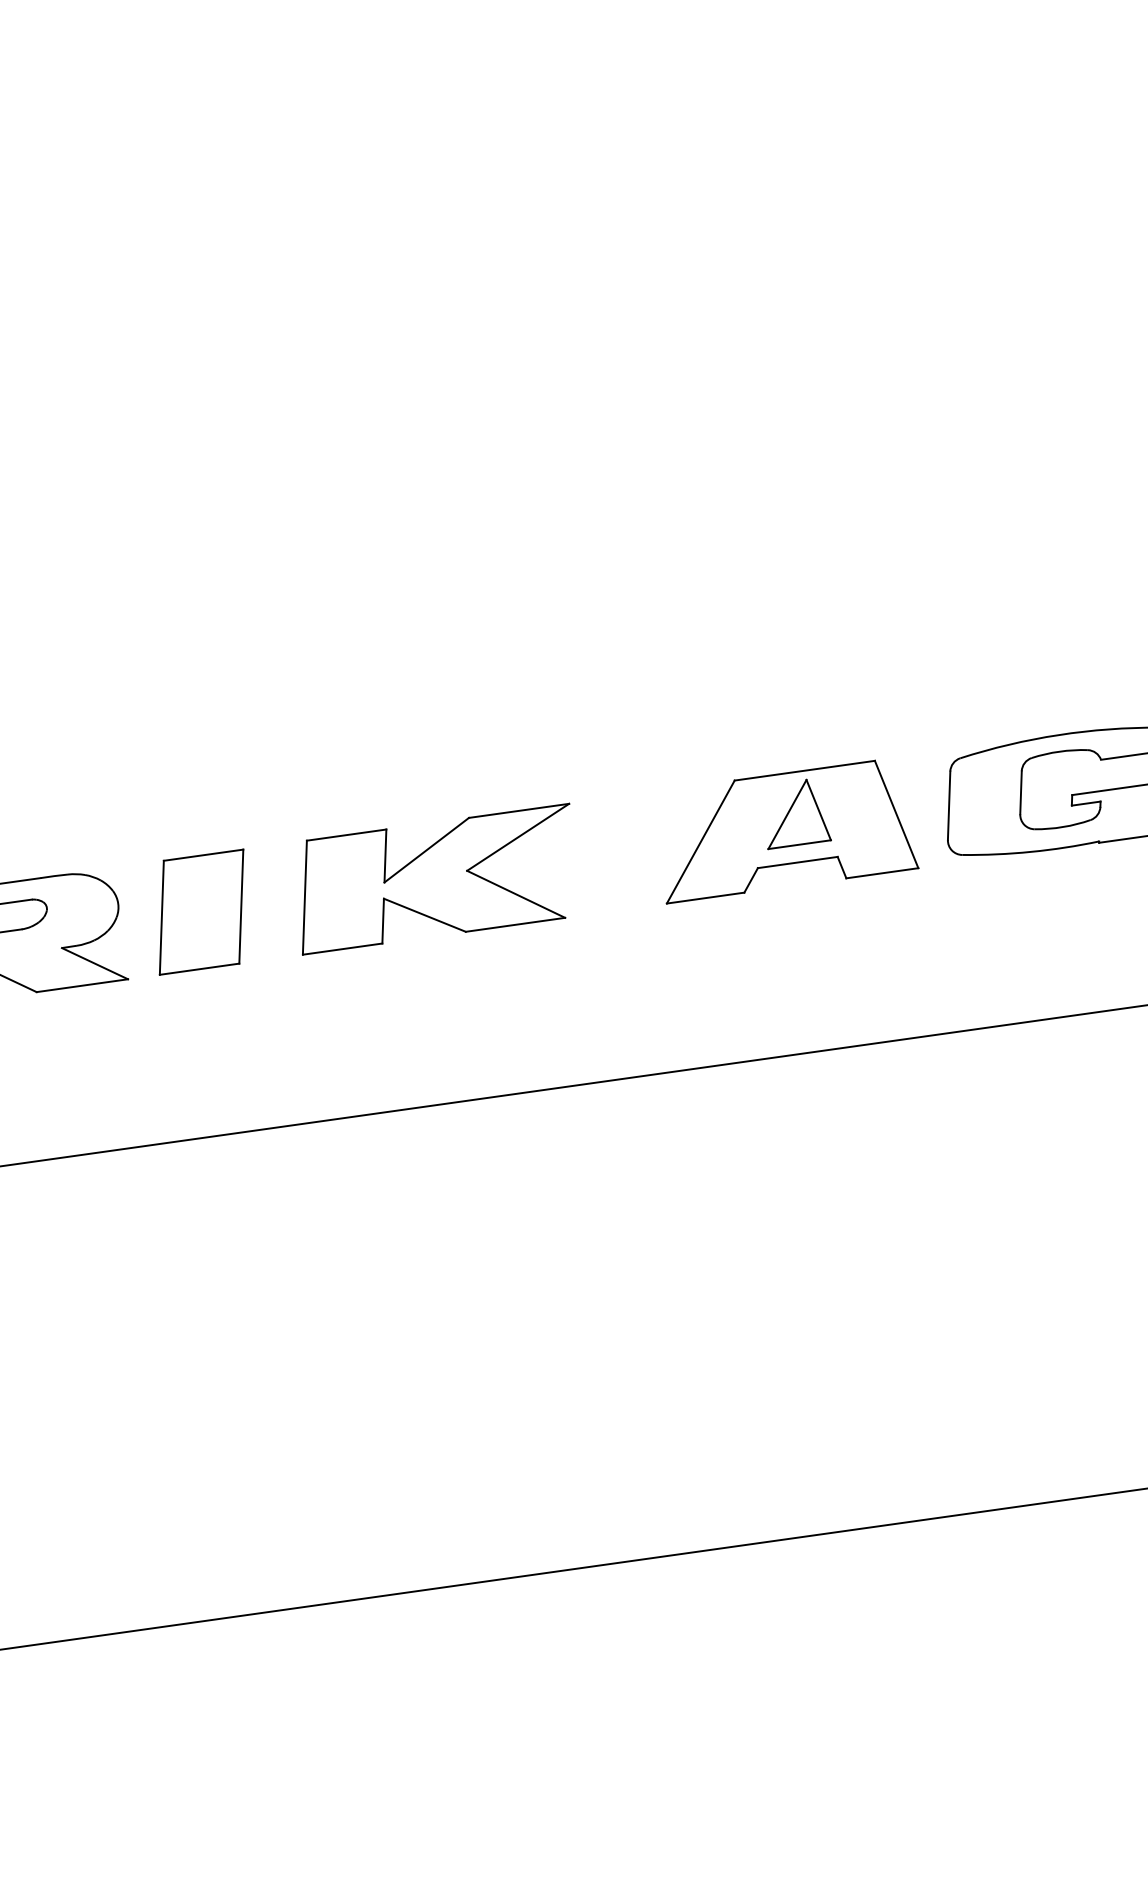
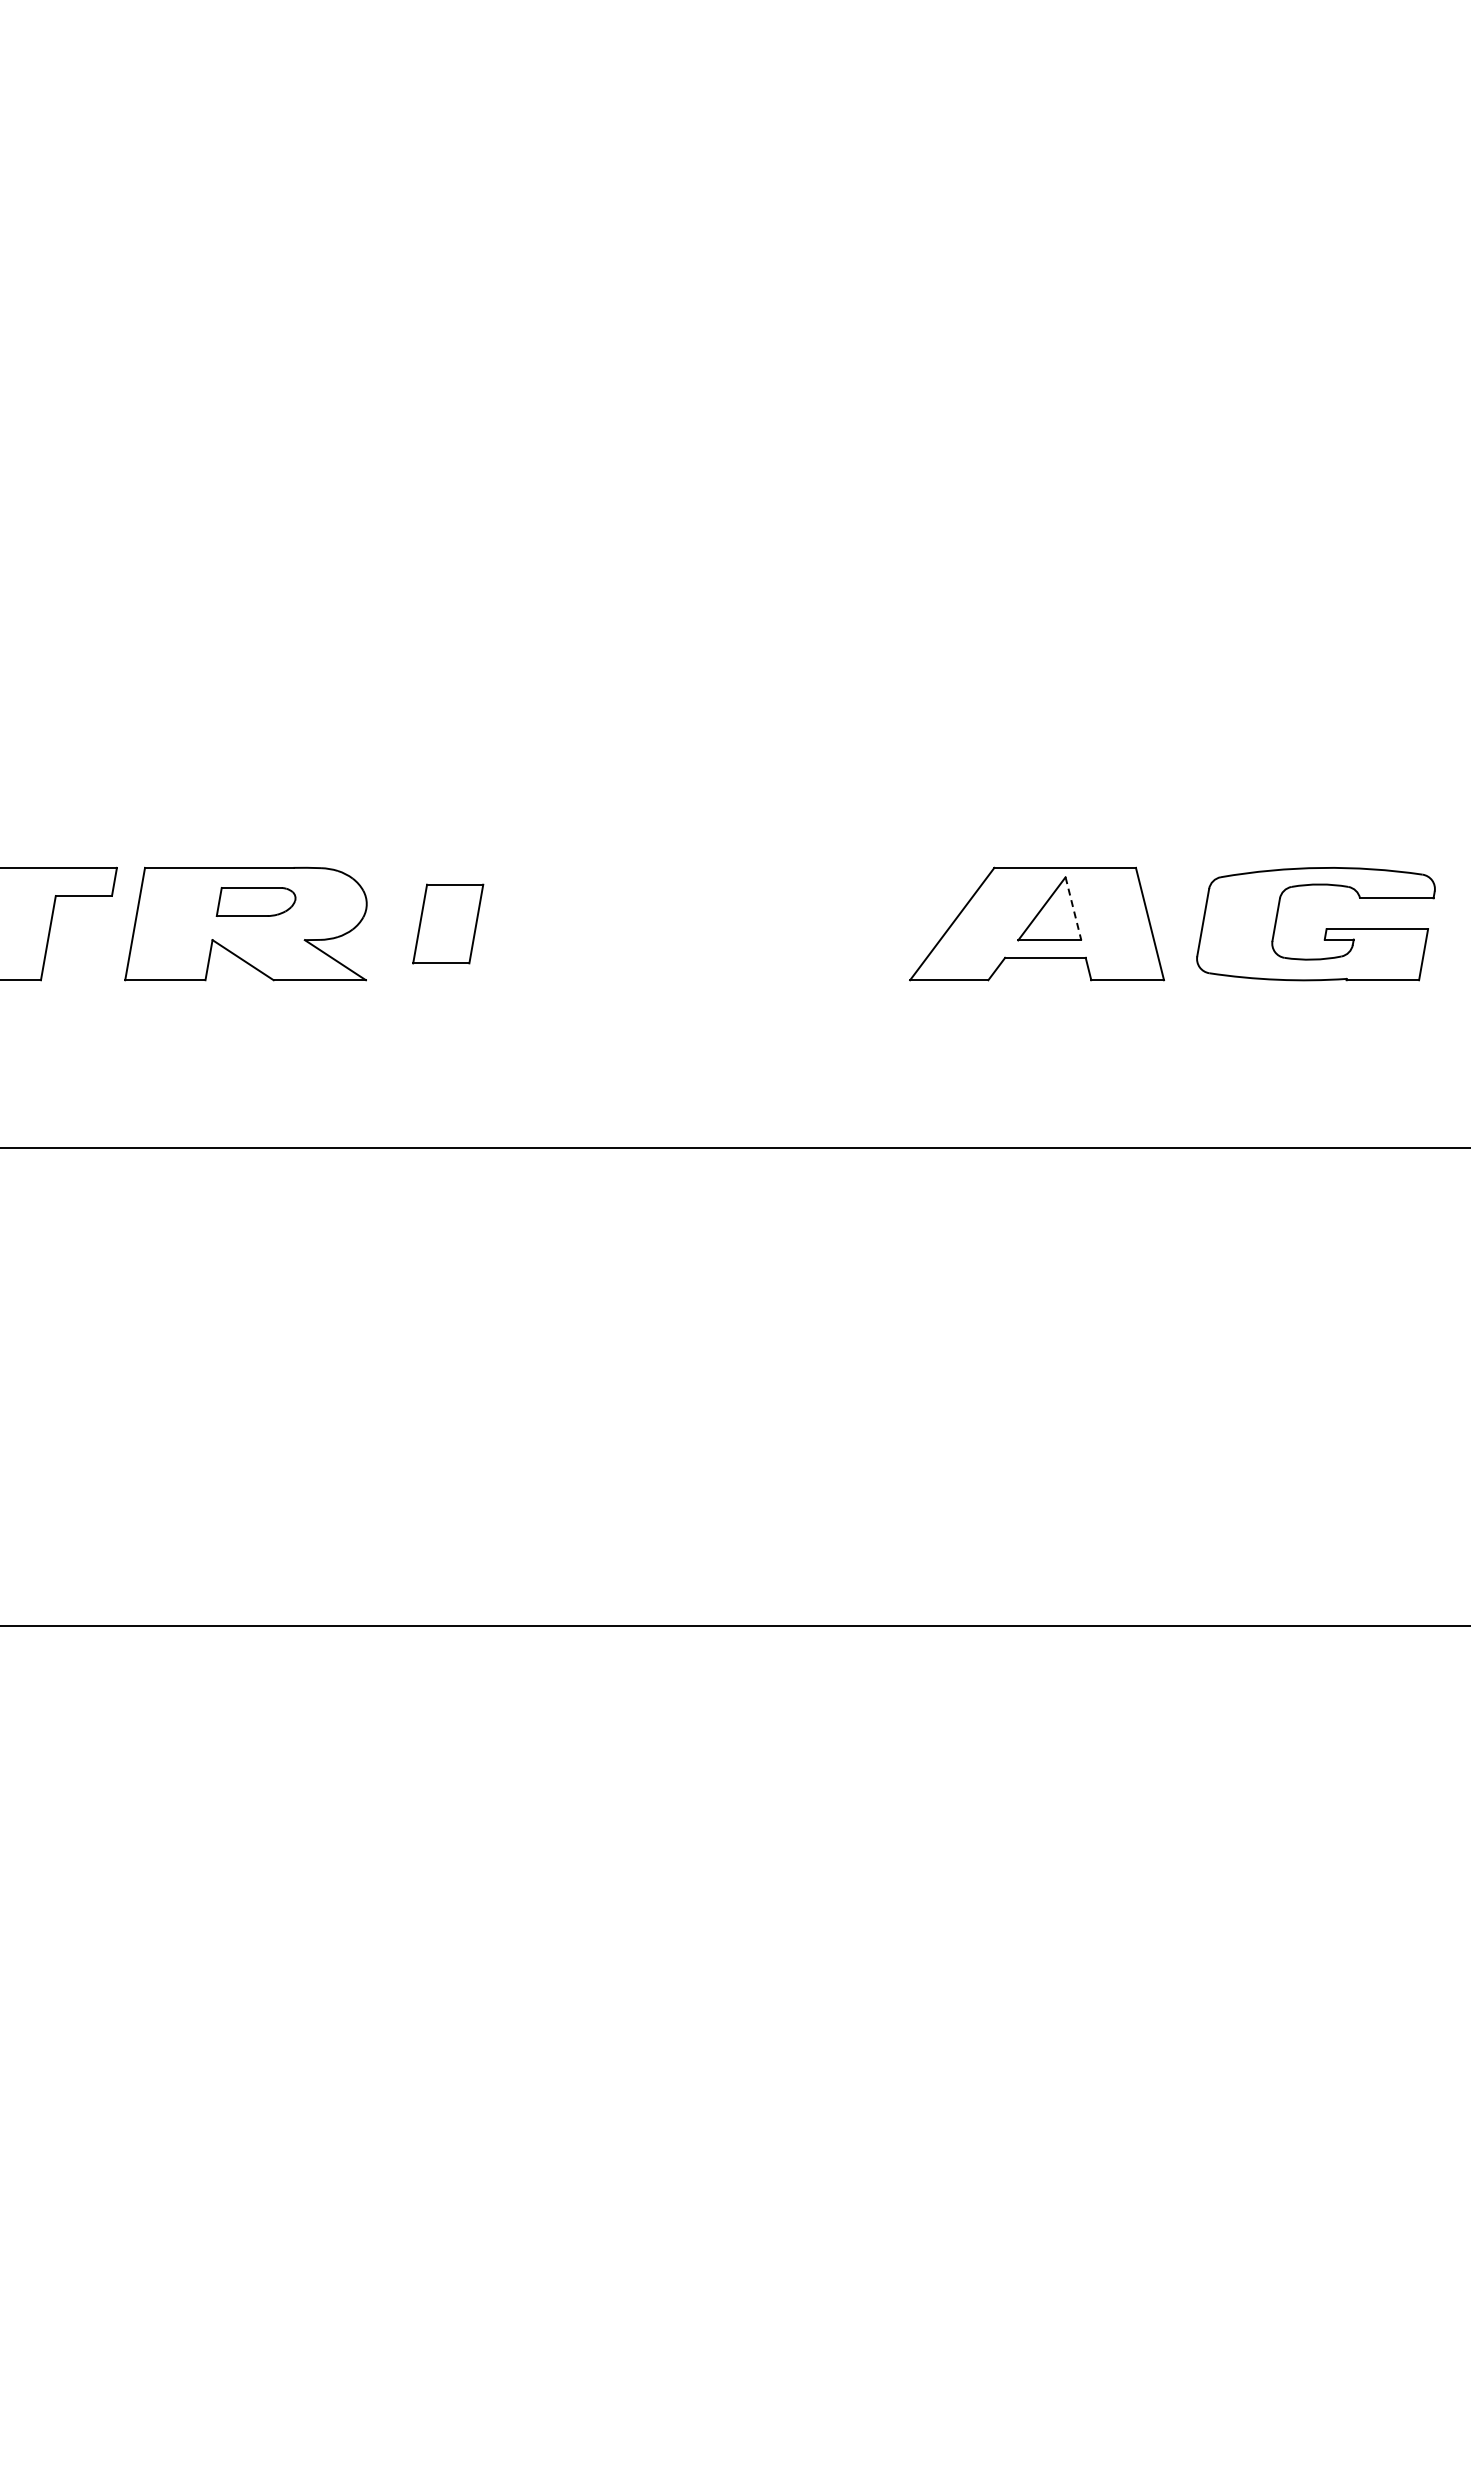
line: (818, 809) -> (1073, 908), solid -> dashed
part: (435, 878) -> (684, 923), removed
part: (201, 911) -> (448, 923), size x0.7

